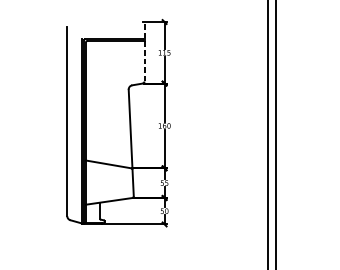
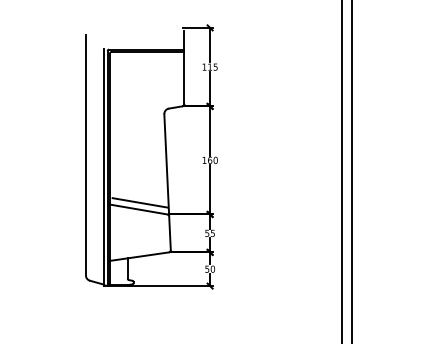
line: (144, 53) -> (184, 67), dashed -> solid
line: (109, 158) -> (139, 202), added

